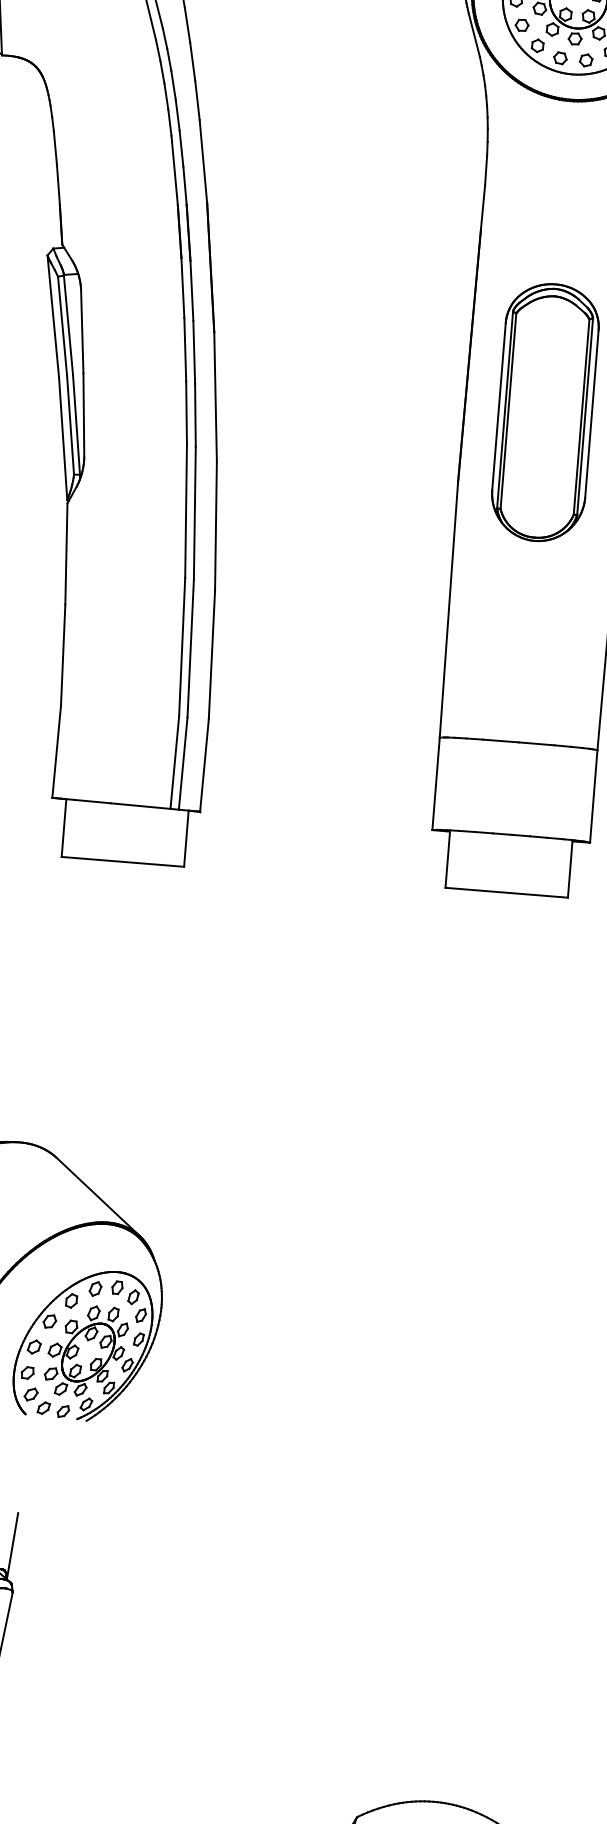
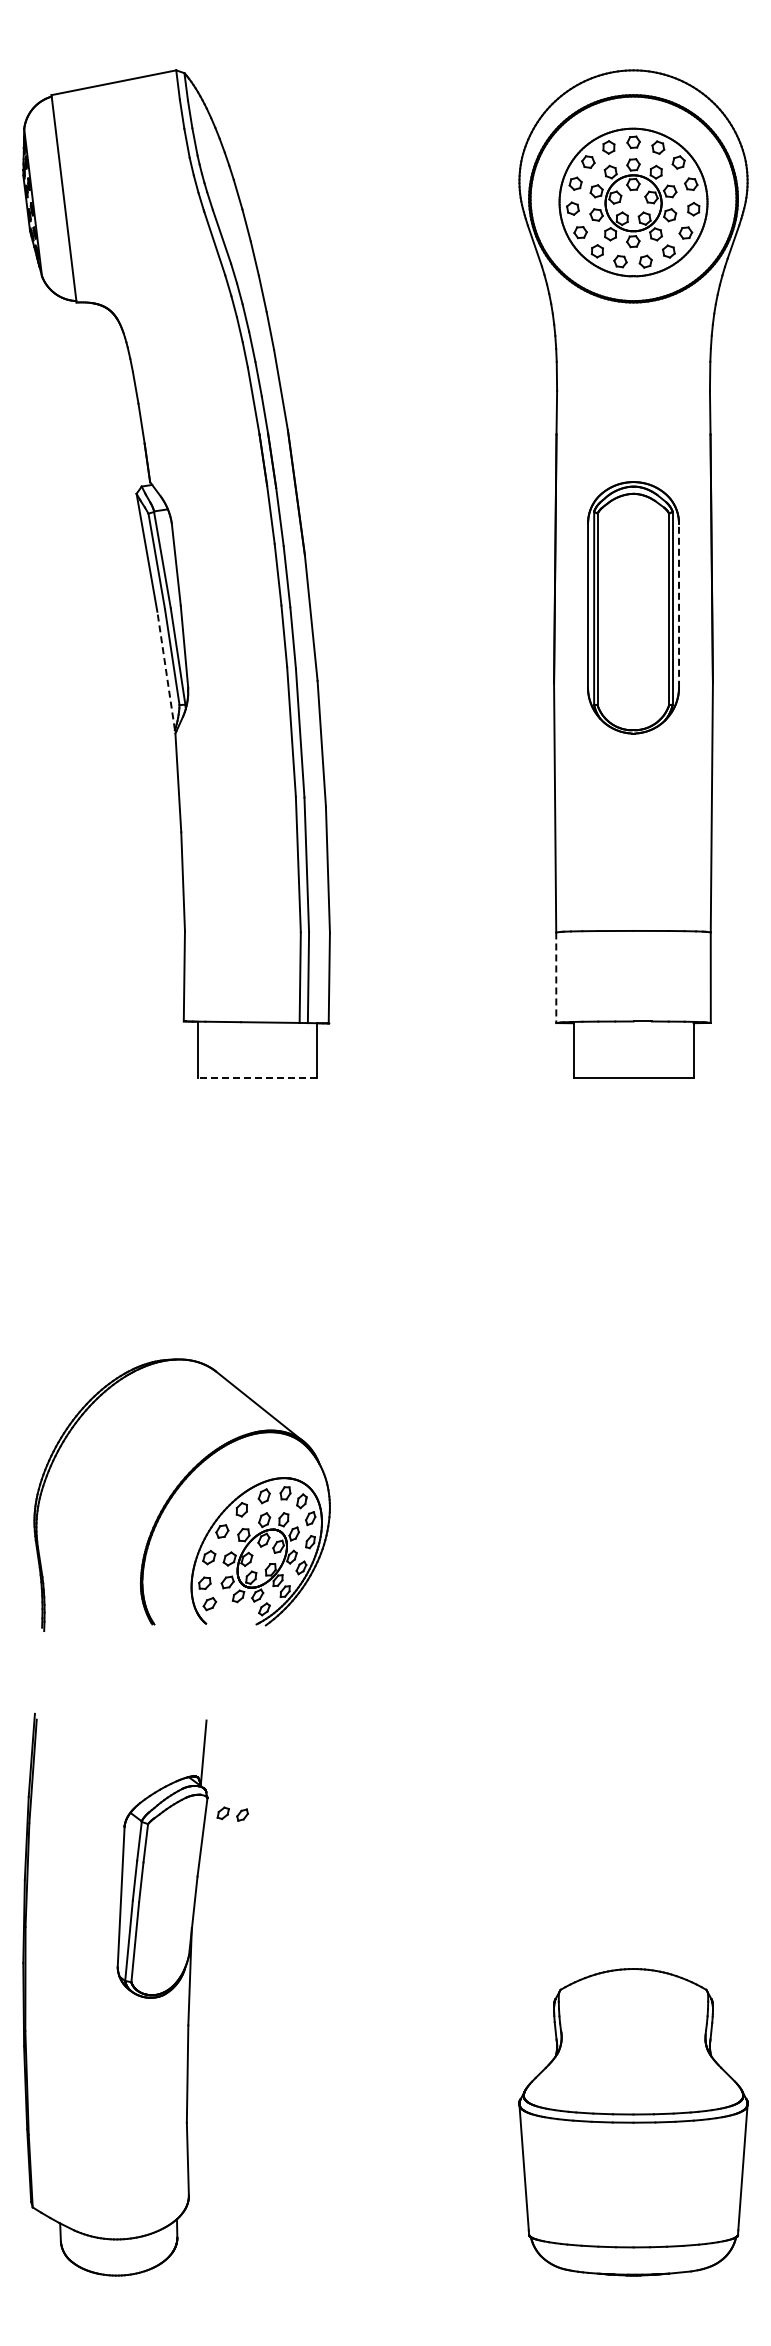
line: (592, 414) -> (679, 605), solid -> dashed
line: (63, 439) -> (166, 671), solid -> dashed
line: (436, 784) -> (556, 978), solid -> dashed
line: (122, 862) -> (257, 1078), solid -> dashed
part: (53, 1409) -> (232, 1813), moved

